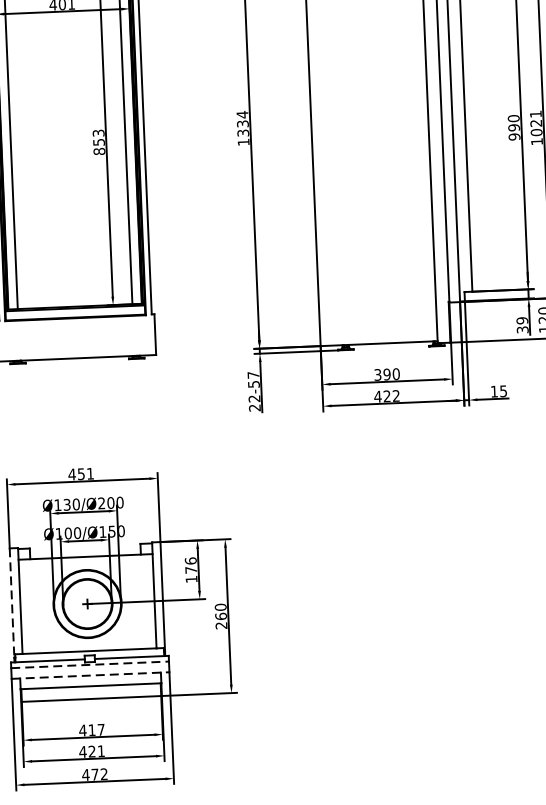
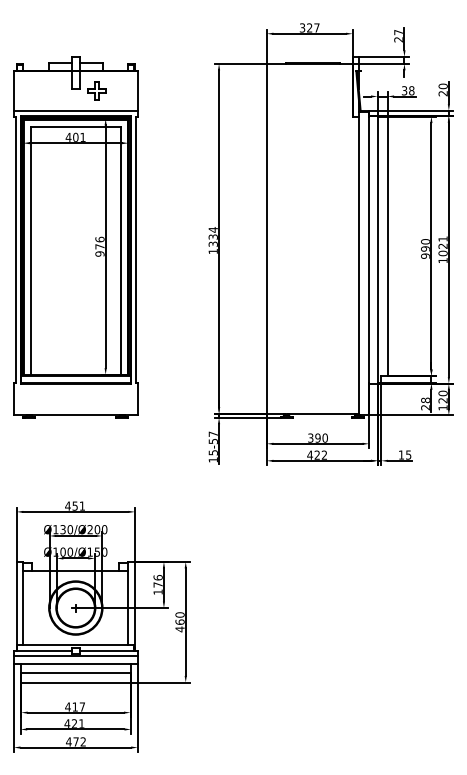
text: (98, 142) -> (99, 246), 853 -> 976
text: (522, 324) -> (425, 403), 39 -> 28
text: (253, 403) -> (212, 456), 22-57 -> 15-57
line: (11, 602) -> (16, 604), dashed -> solid
text: (220, 625) -> (179, 629), 260 -> 460
line: (89, 664) -> (75, 655), dashed -> solid
line: (90, 676) -> (75, 664), dashed -> solid

